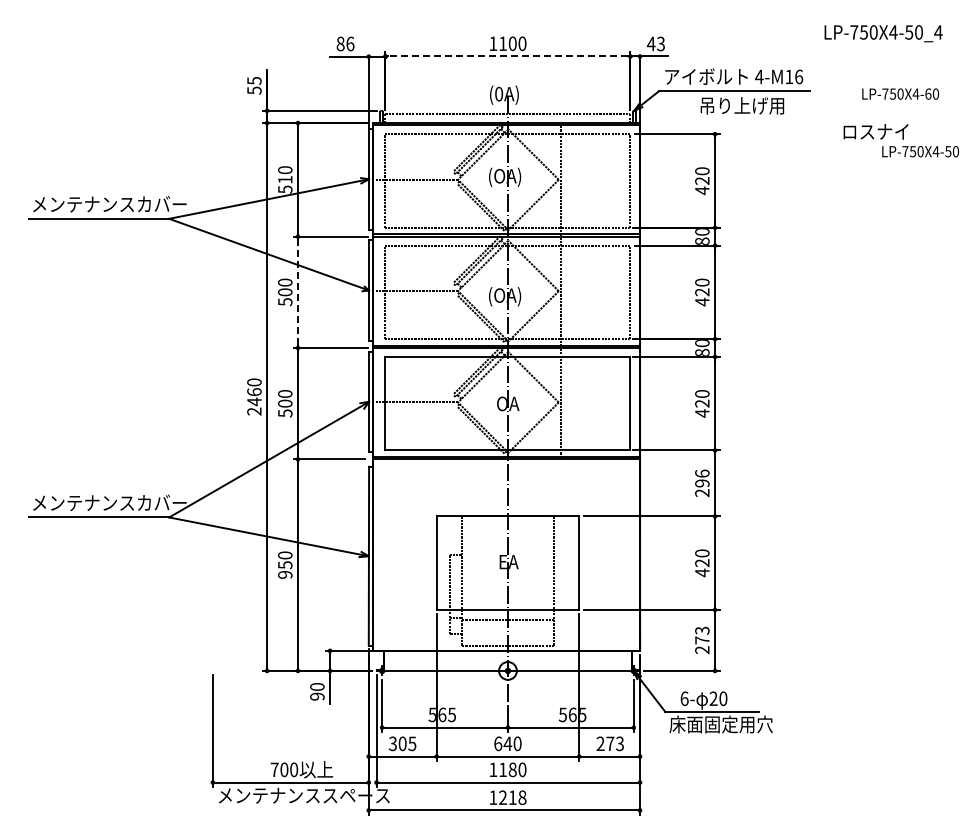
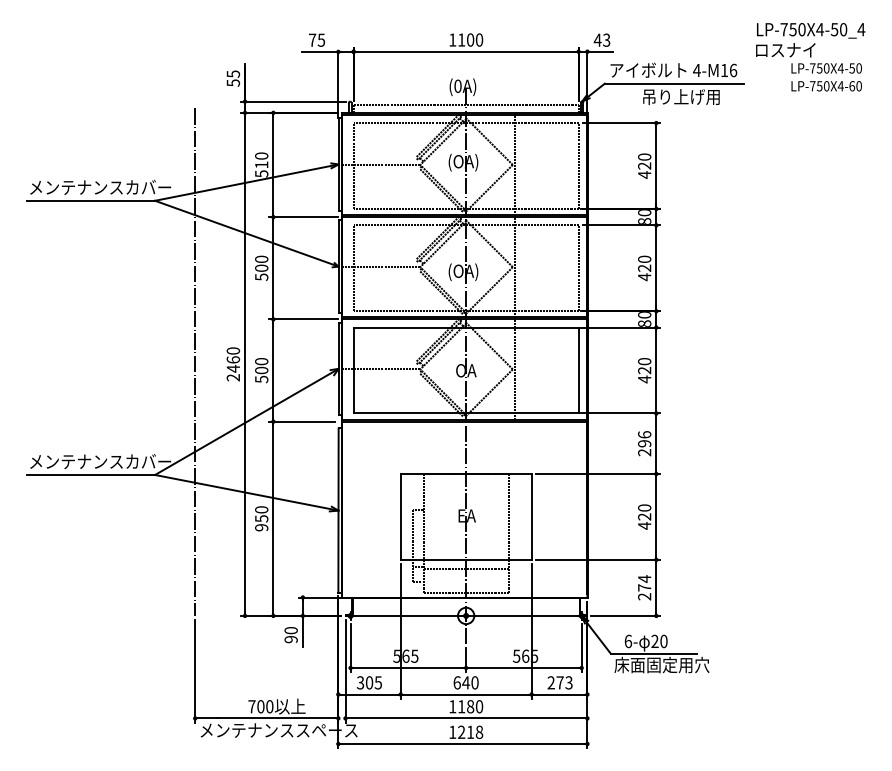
text: (345, 43) -> (316, 39), 86 -> 75
line: (507, 56) -> (465, 51), dashed -> solid
text: (900, 140) -> (808, 58), moved
line: (298, 292) -> (273, 268), dashed -> solid
line: (212, 394) -> (194, 362), added
text: (702, 630) -> (644, 578), 273 -> 274

